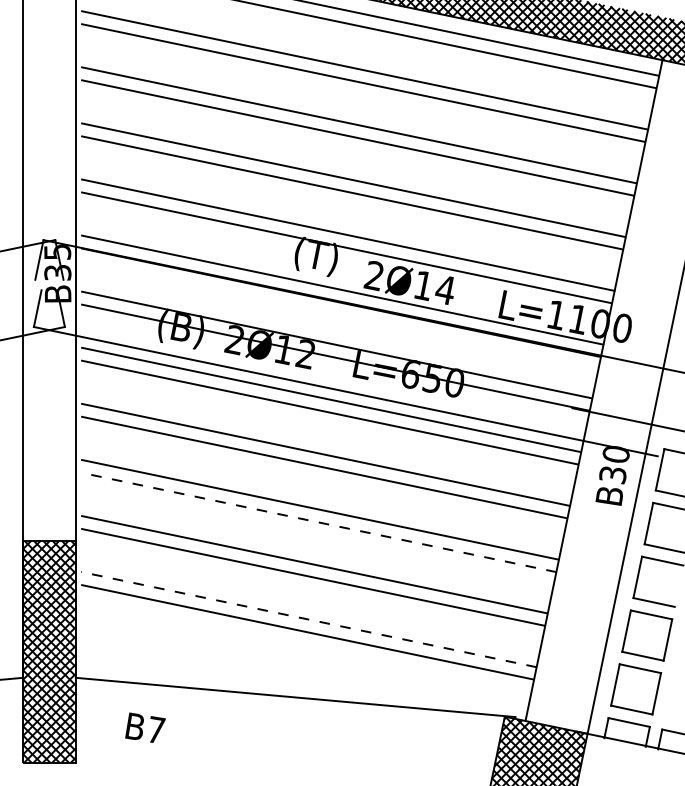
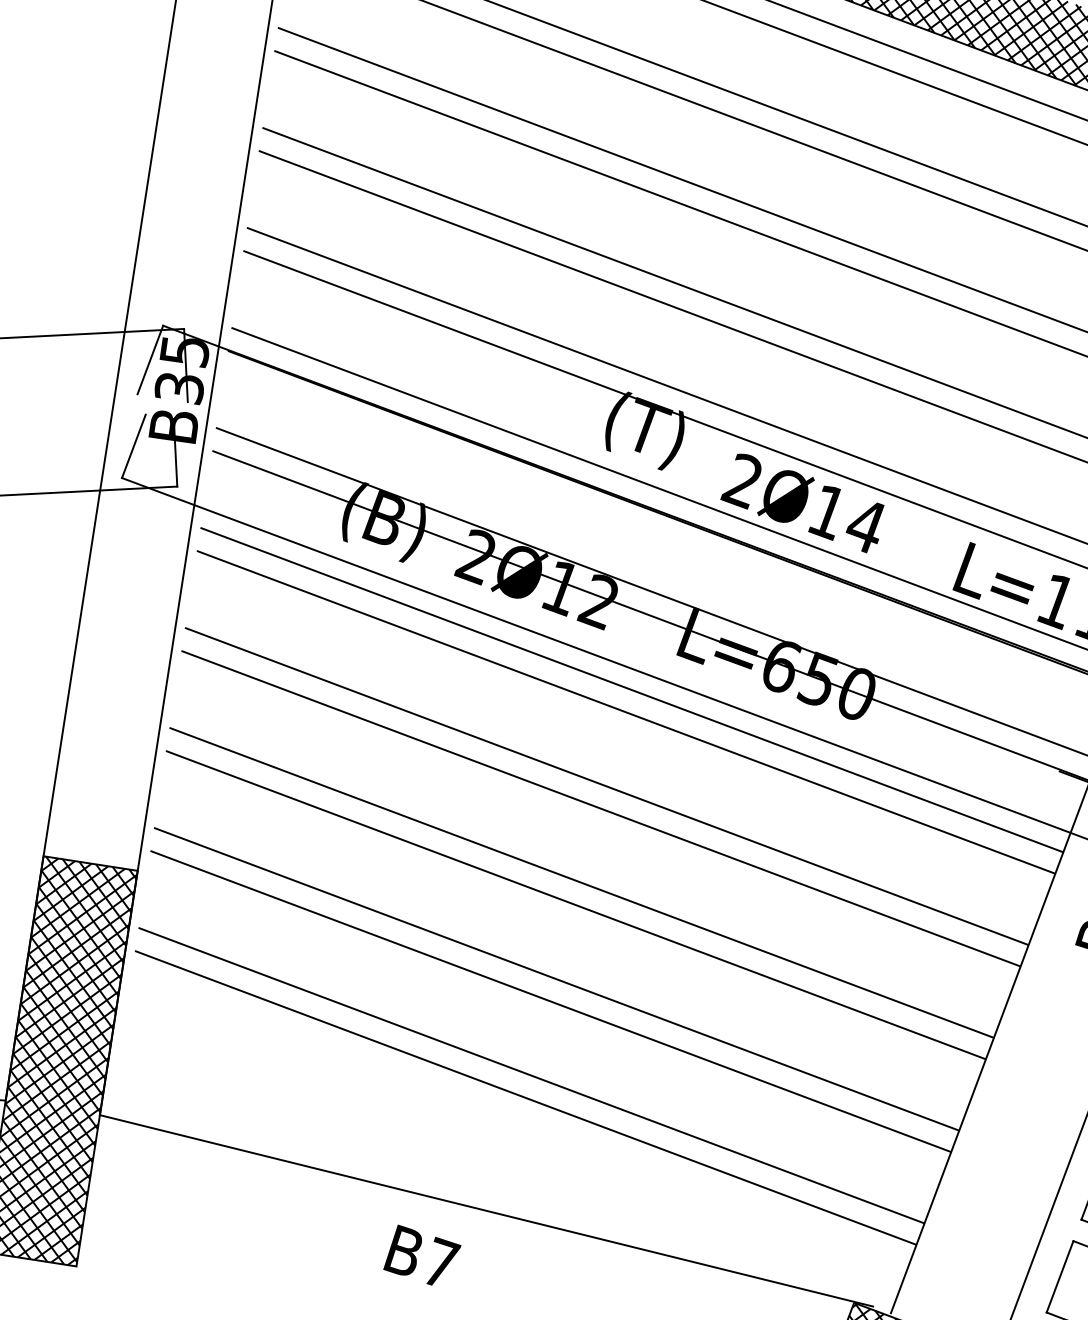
line: (318, 522) -> (575, 905), dashed -> solid
line: (308, 619) -> (530, 1075), dashed -> solid
text: (145, 727) -> (422, 1255), moved

